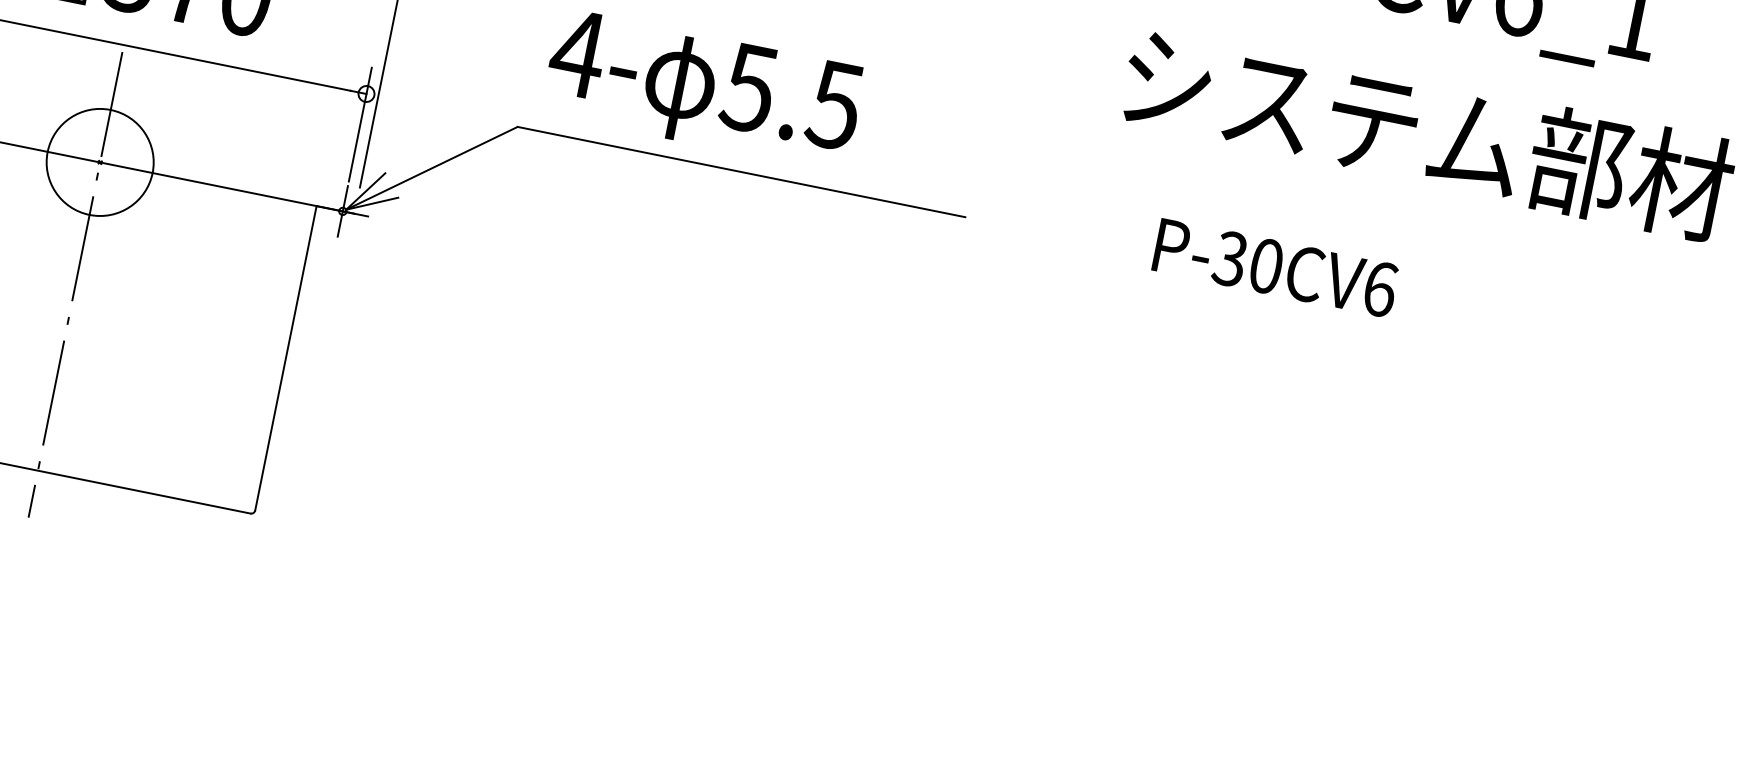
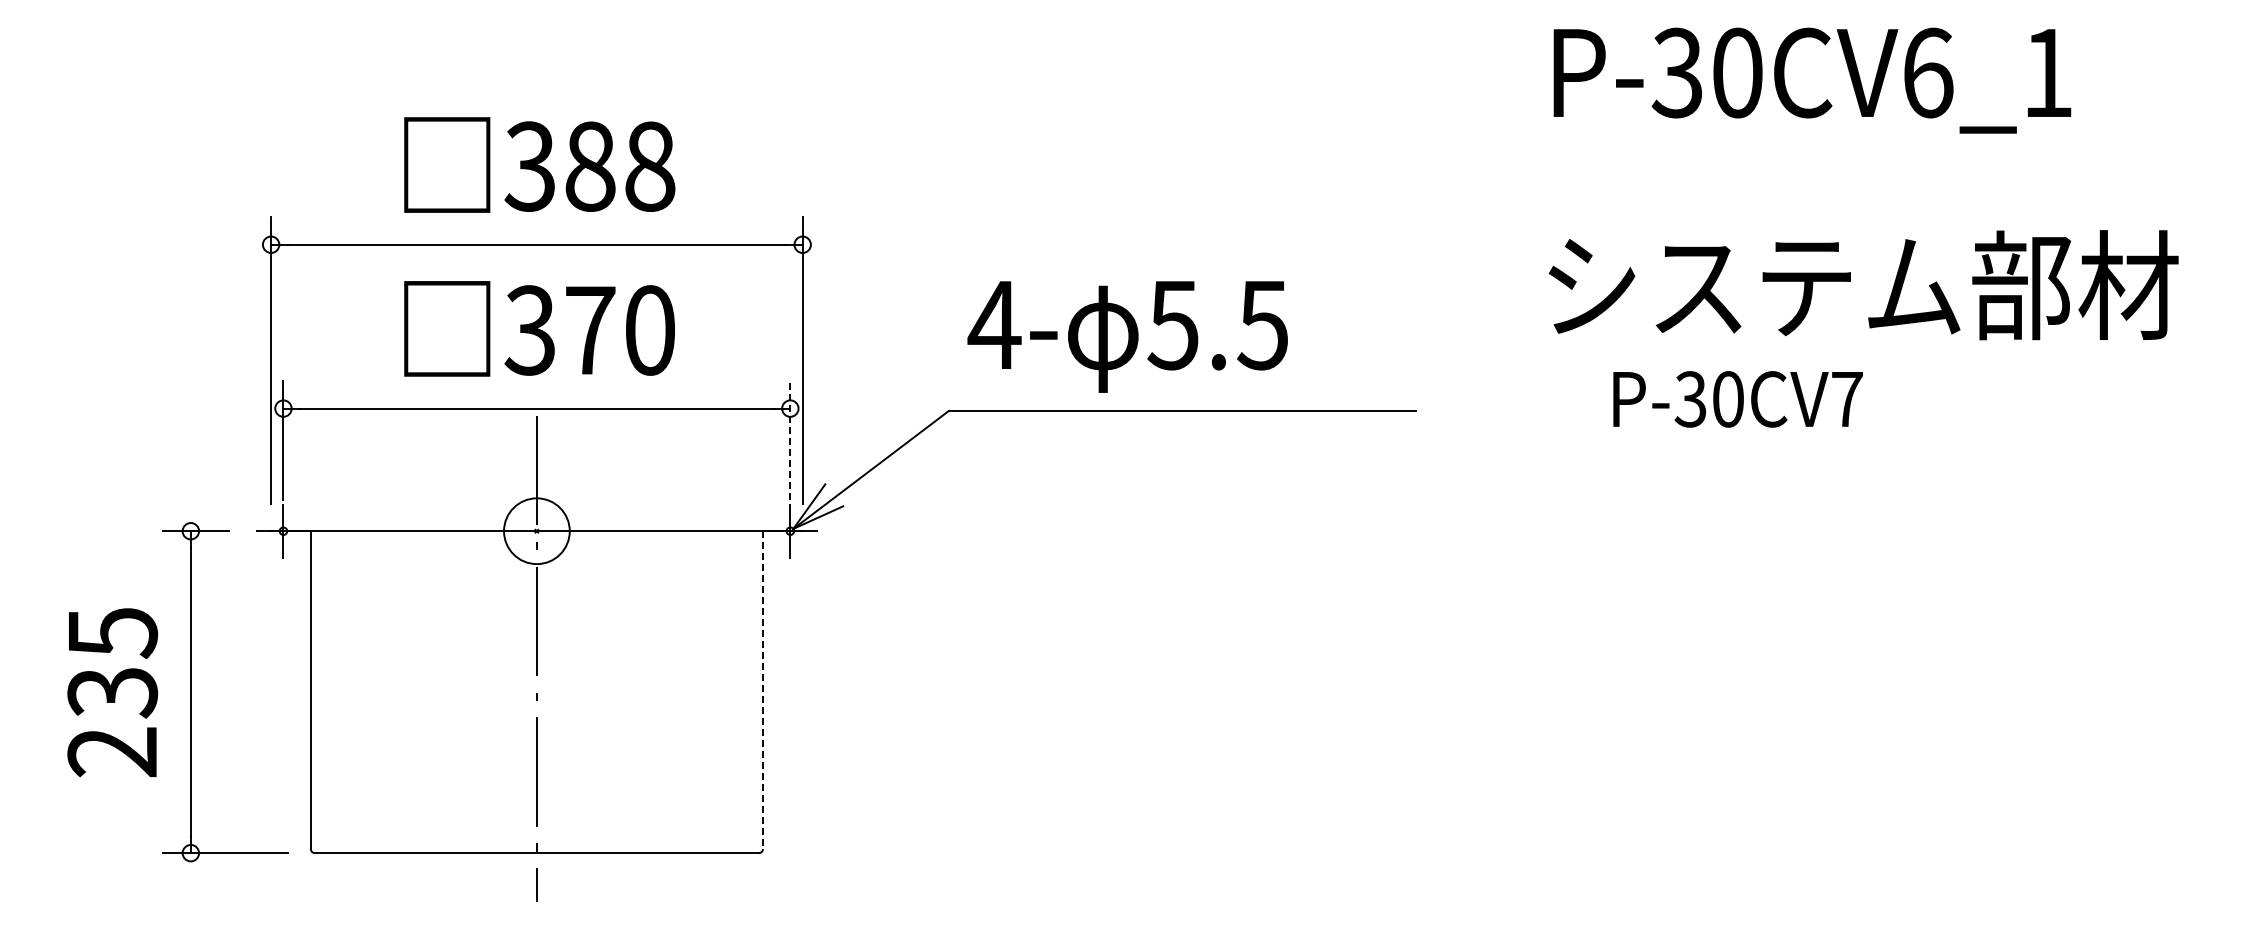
line: (360, 124) -> (790, 440), solid -> dashed
text: (1427, 133) -> (1863, 285), moved
circle: (99, 162) -> (536, 531), size x0.6
text: (1380, 289) -> (1847, 399), P-30CV6 -> P-30CV7
line: (285, 358) -> (762, 690), solid -> dashed

